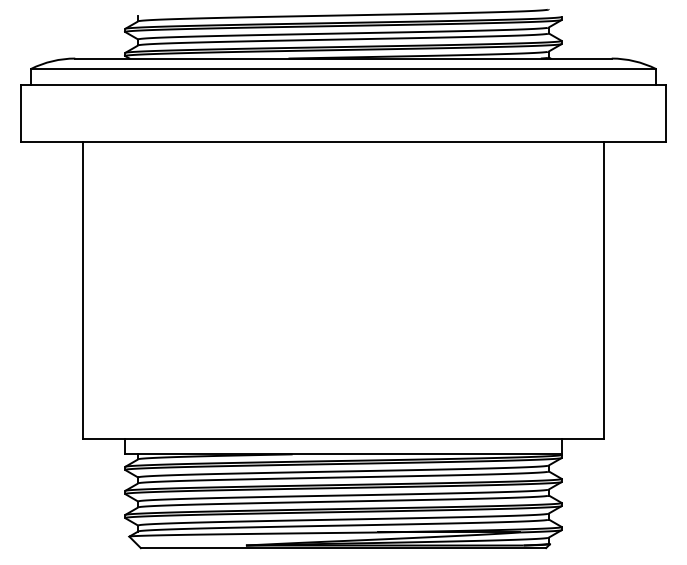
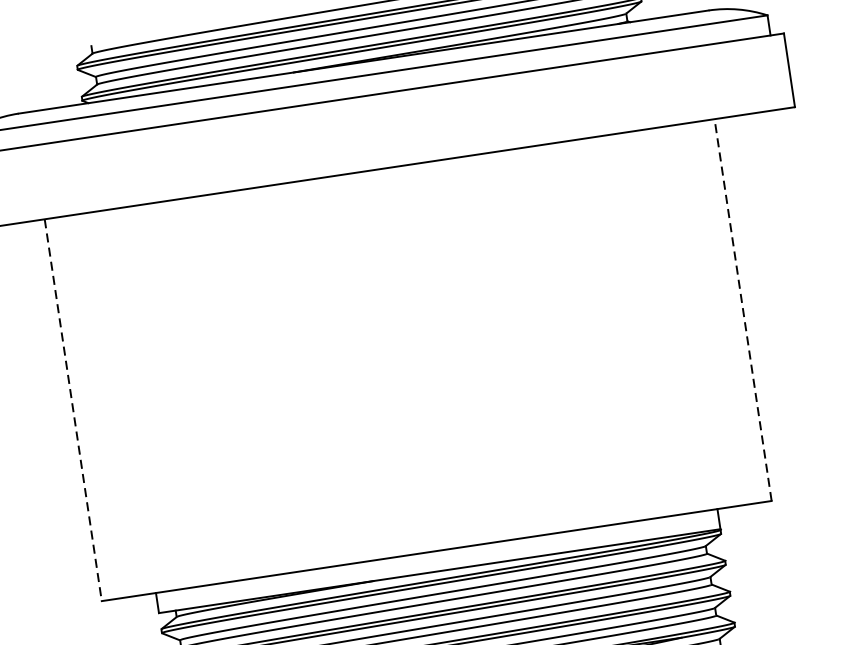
line: (603, 289) -> (742, 309), solid -> dashed
line: (83, 290) -> (73, 410), solid -> dashed

